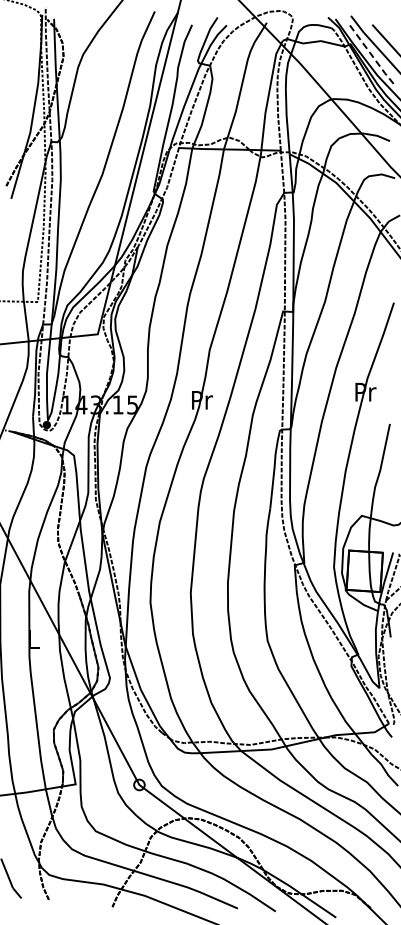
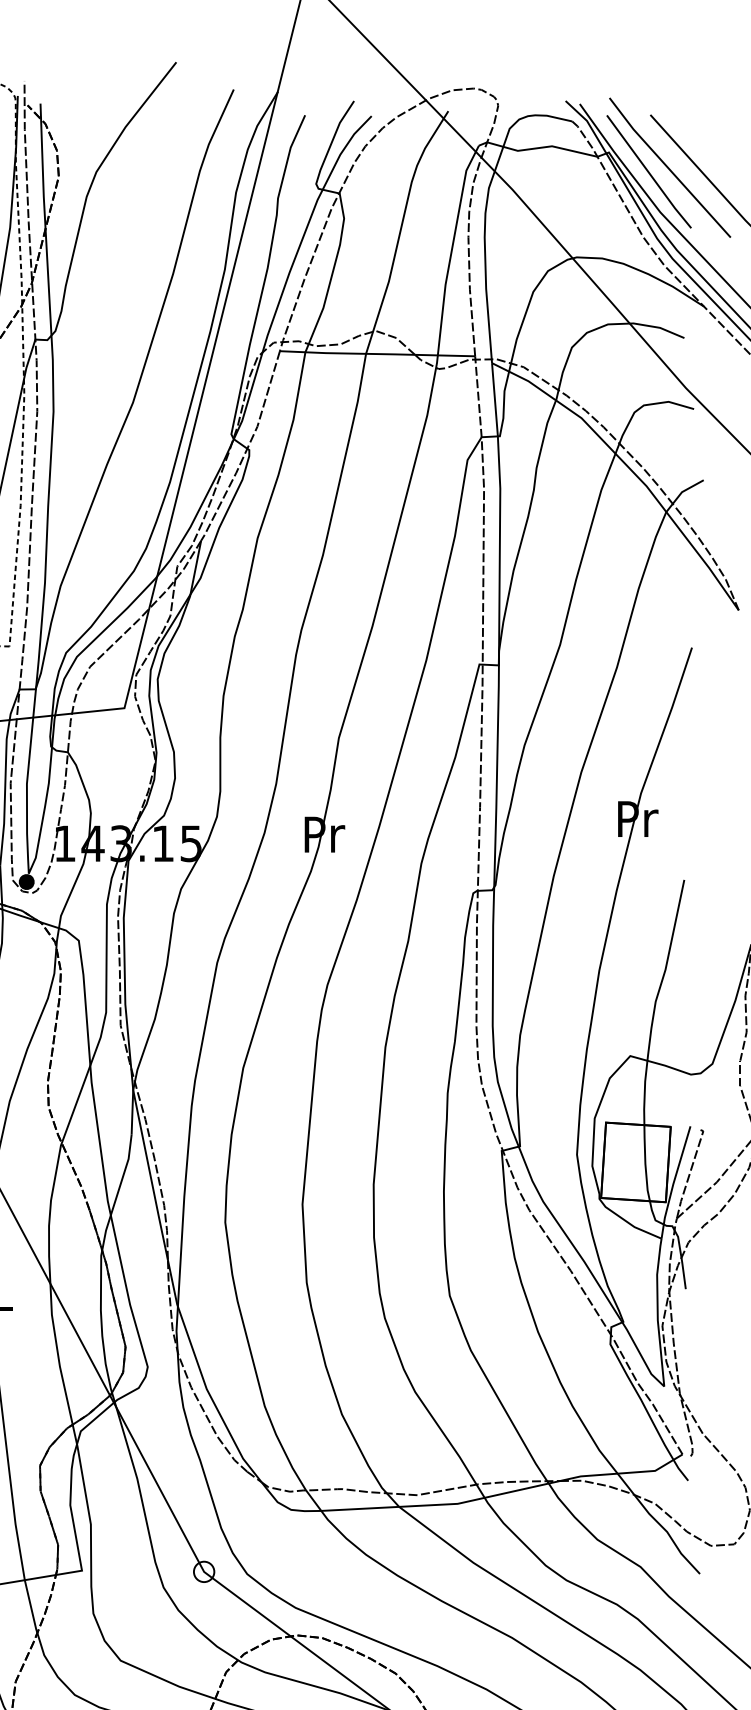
line: (371, 55) -> (648, 173), dashed -> solid

